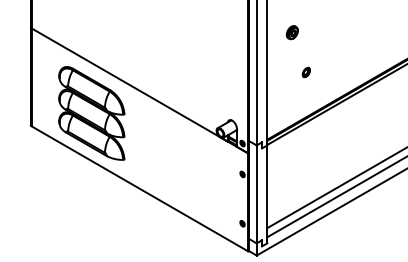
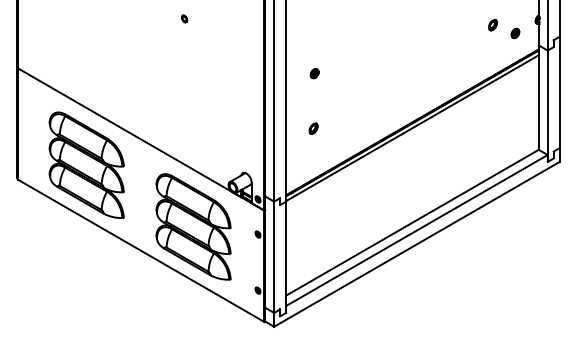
part: (292, 32) -> (314, 73), size x0.62
part: (306, 72) -> (313, 128), moved
part: (185, 167) -> (193, 226), added

